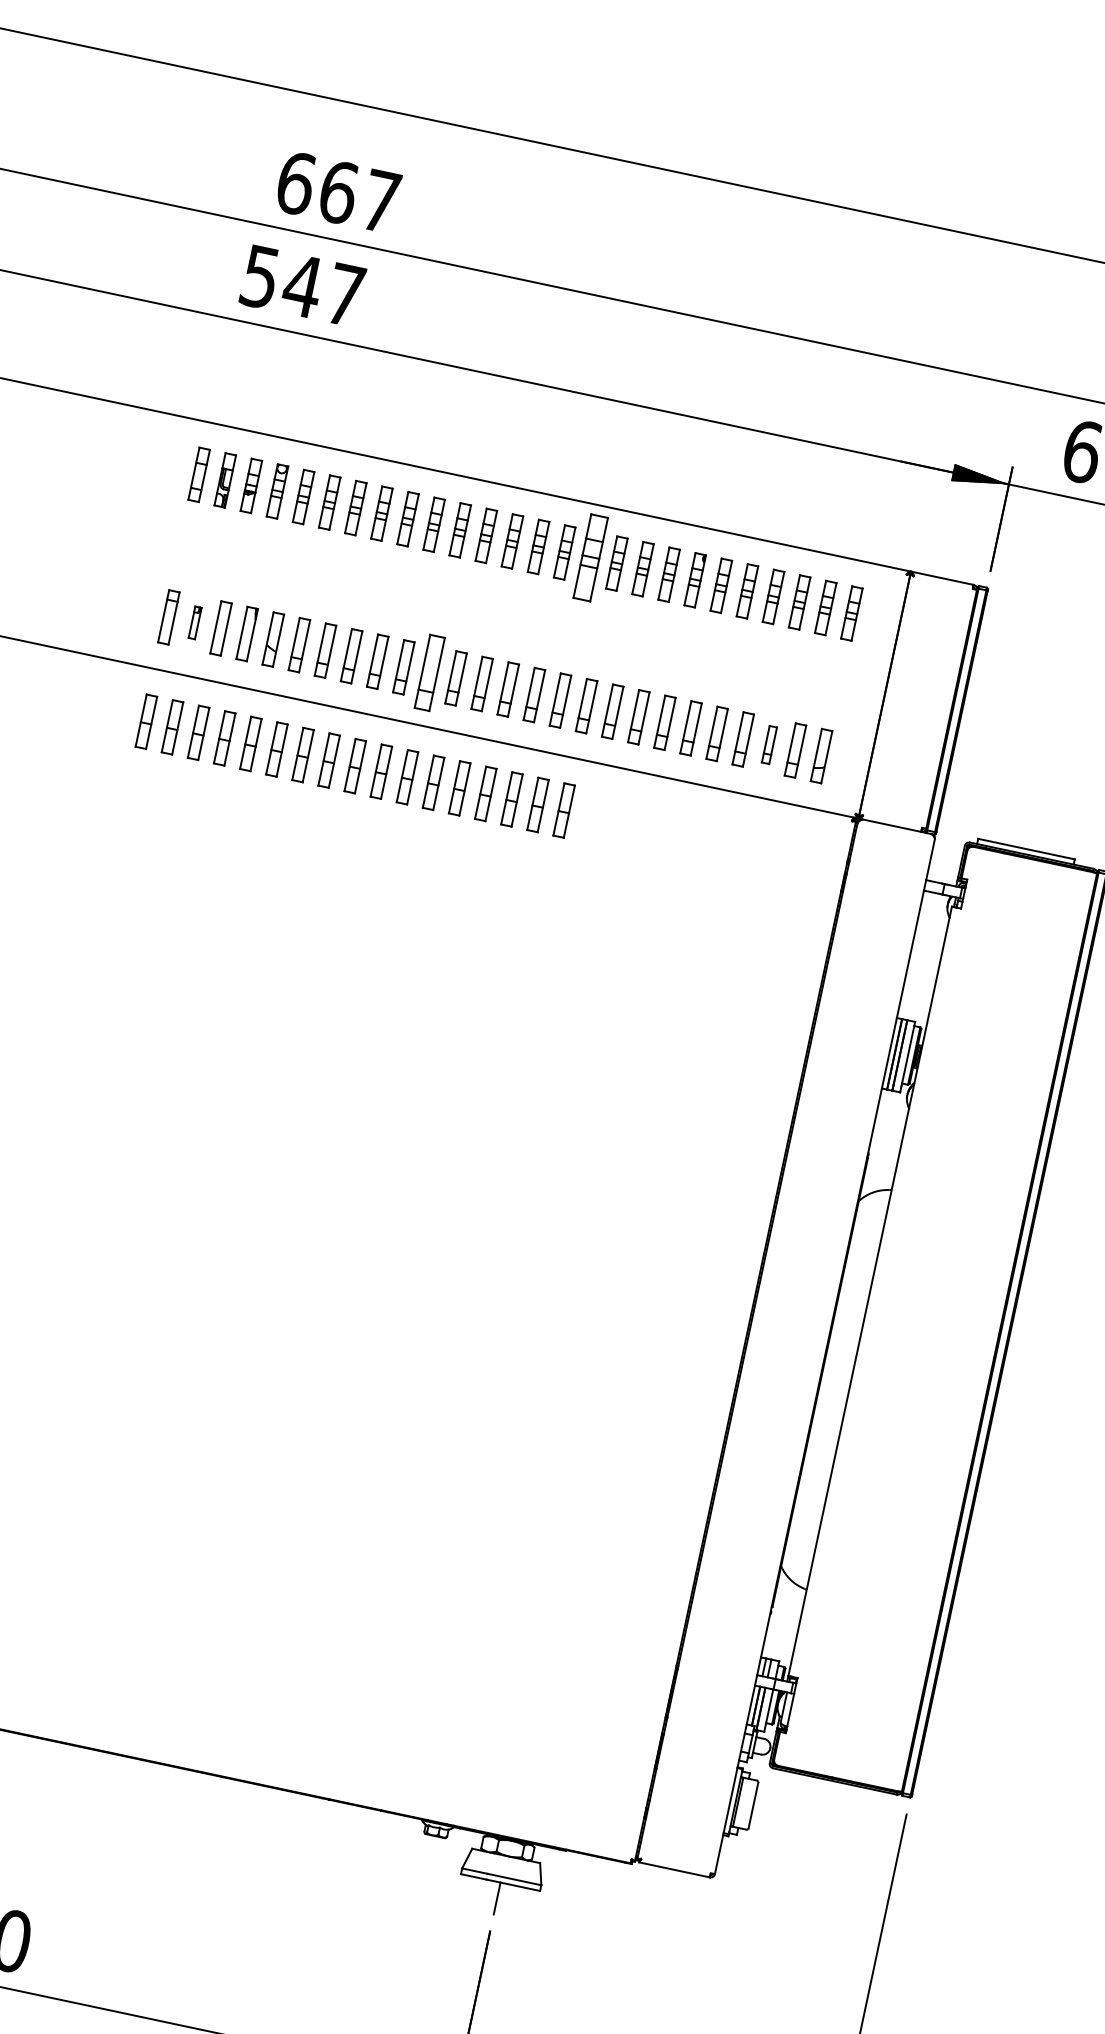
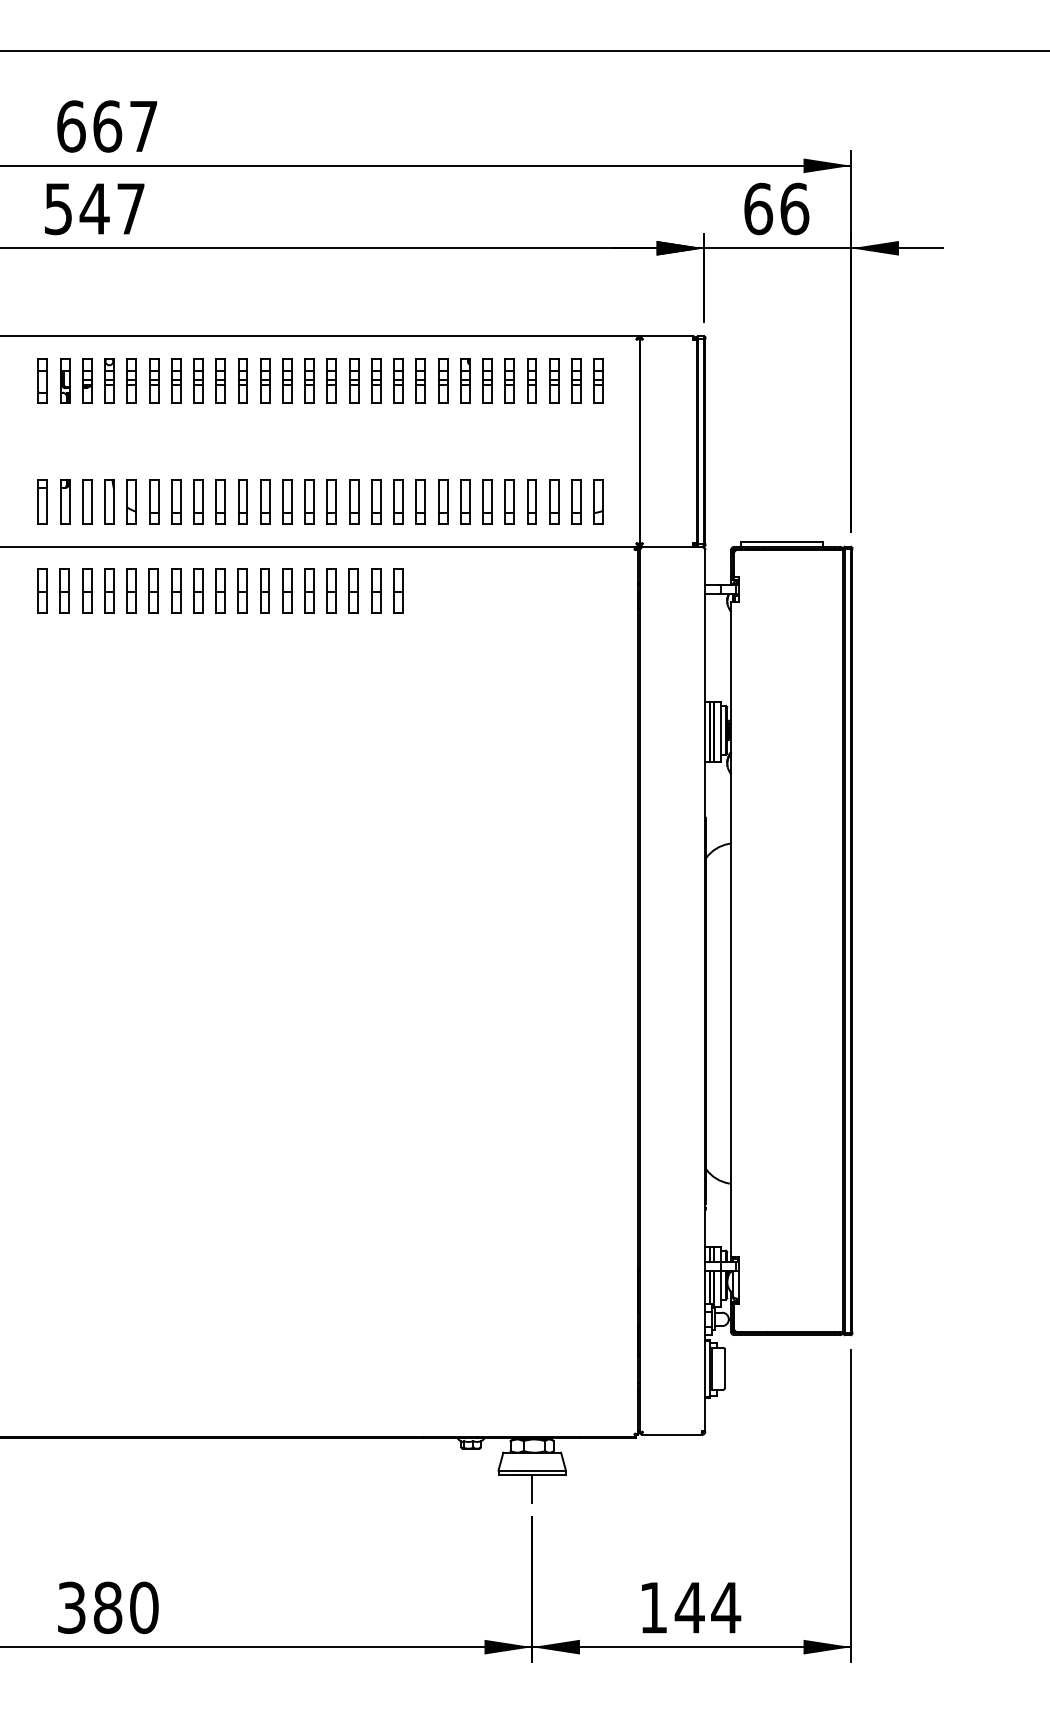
part: (590, 557) -> (376, 380), size x0.62
part: (195, 622) -> (65, 501), size x1.67
part: (430, 672) -> (265, 501), size x0.71
part: (769, 744) -> (554, 501), size x1.43

